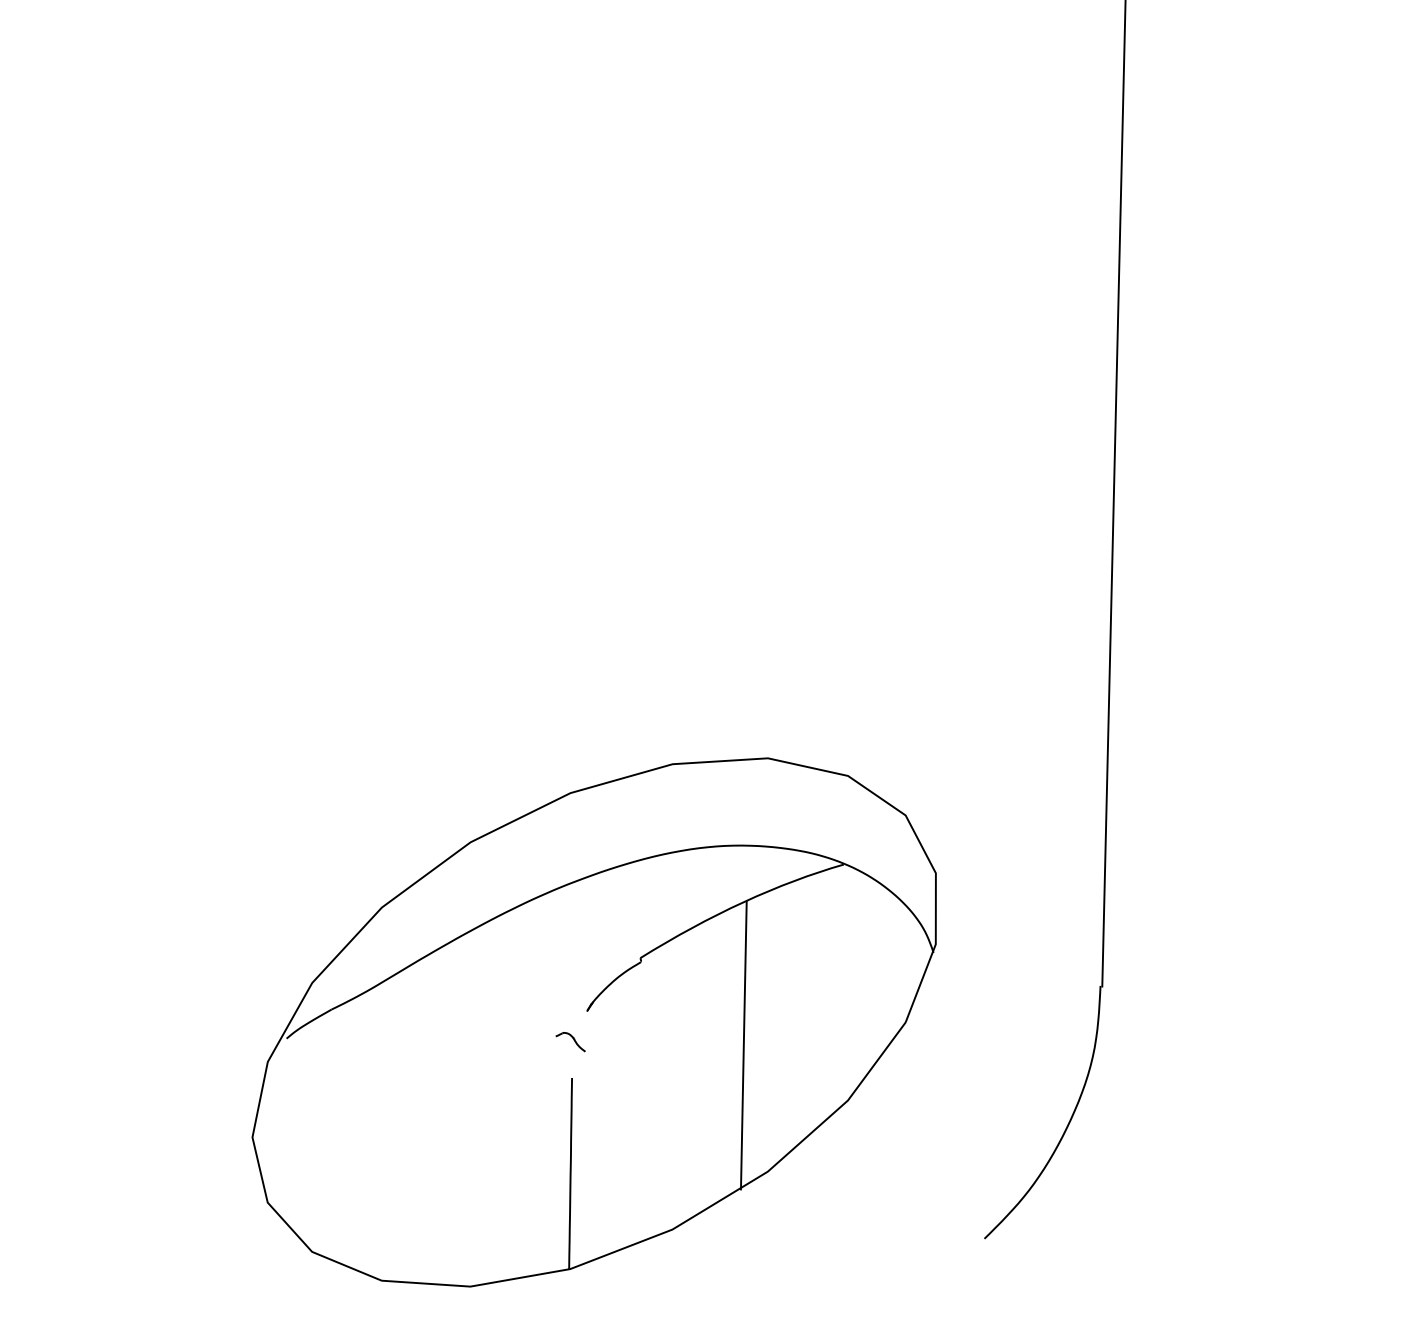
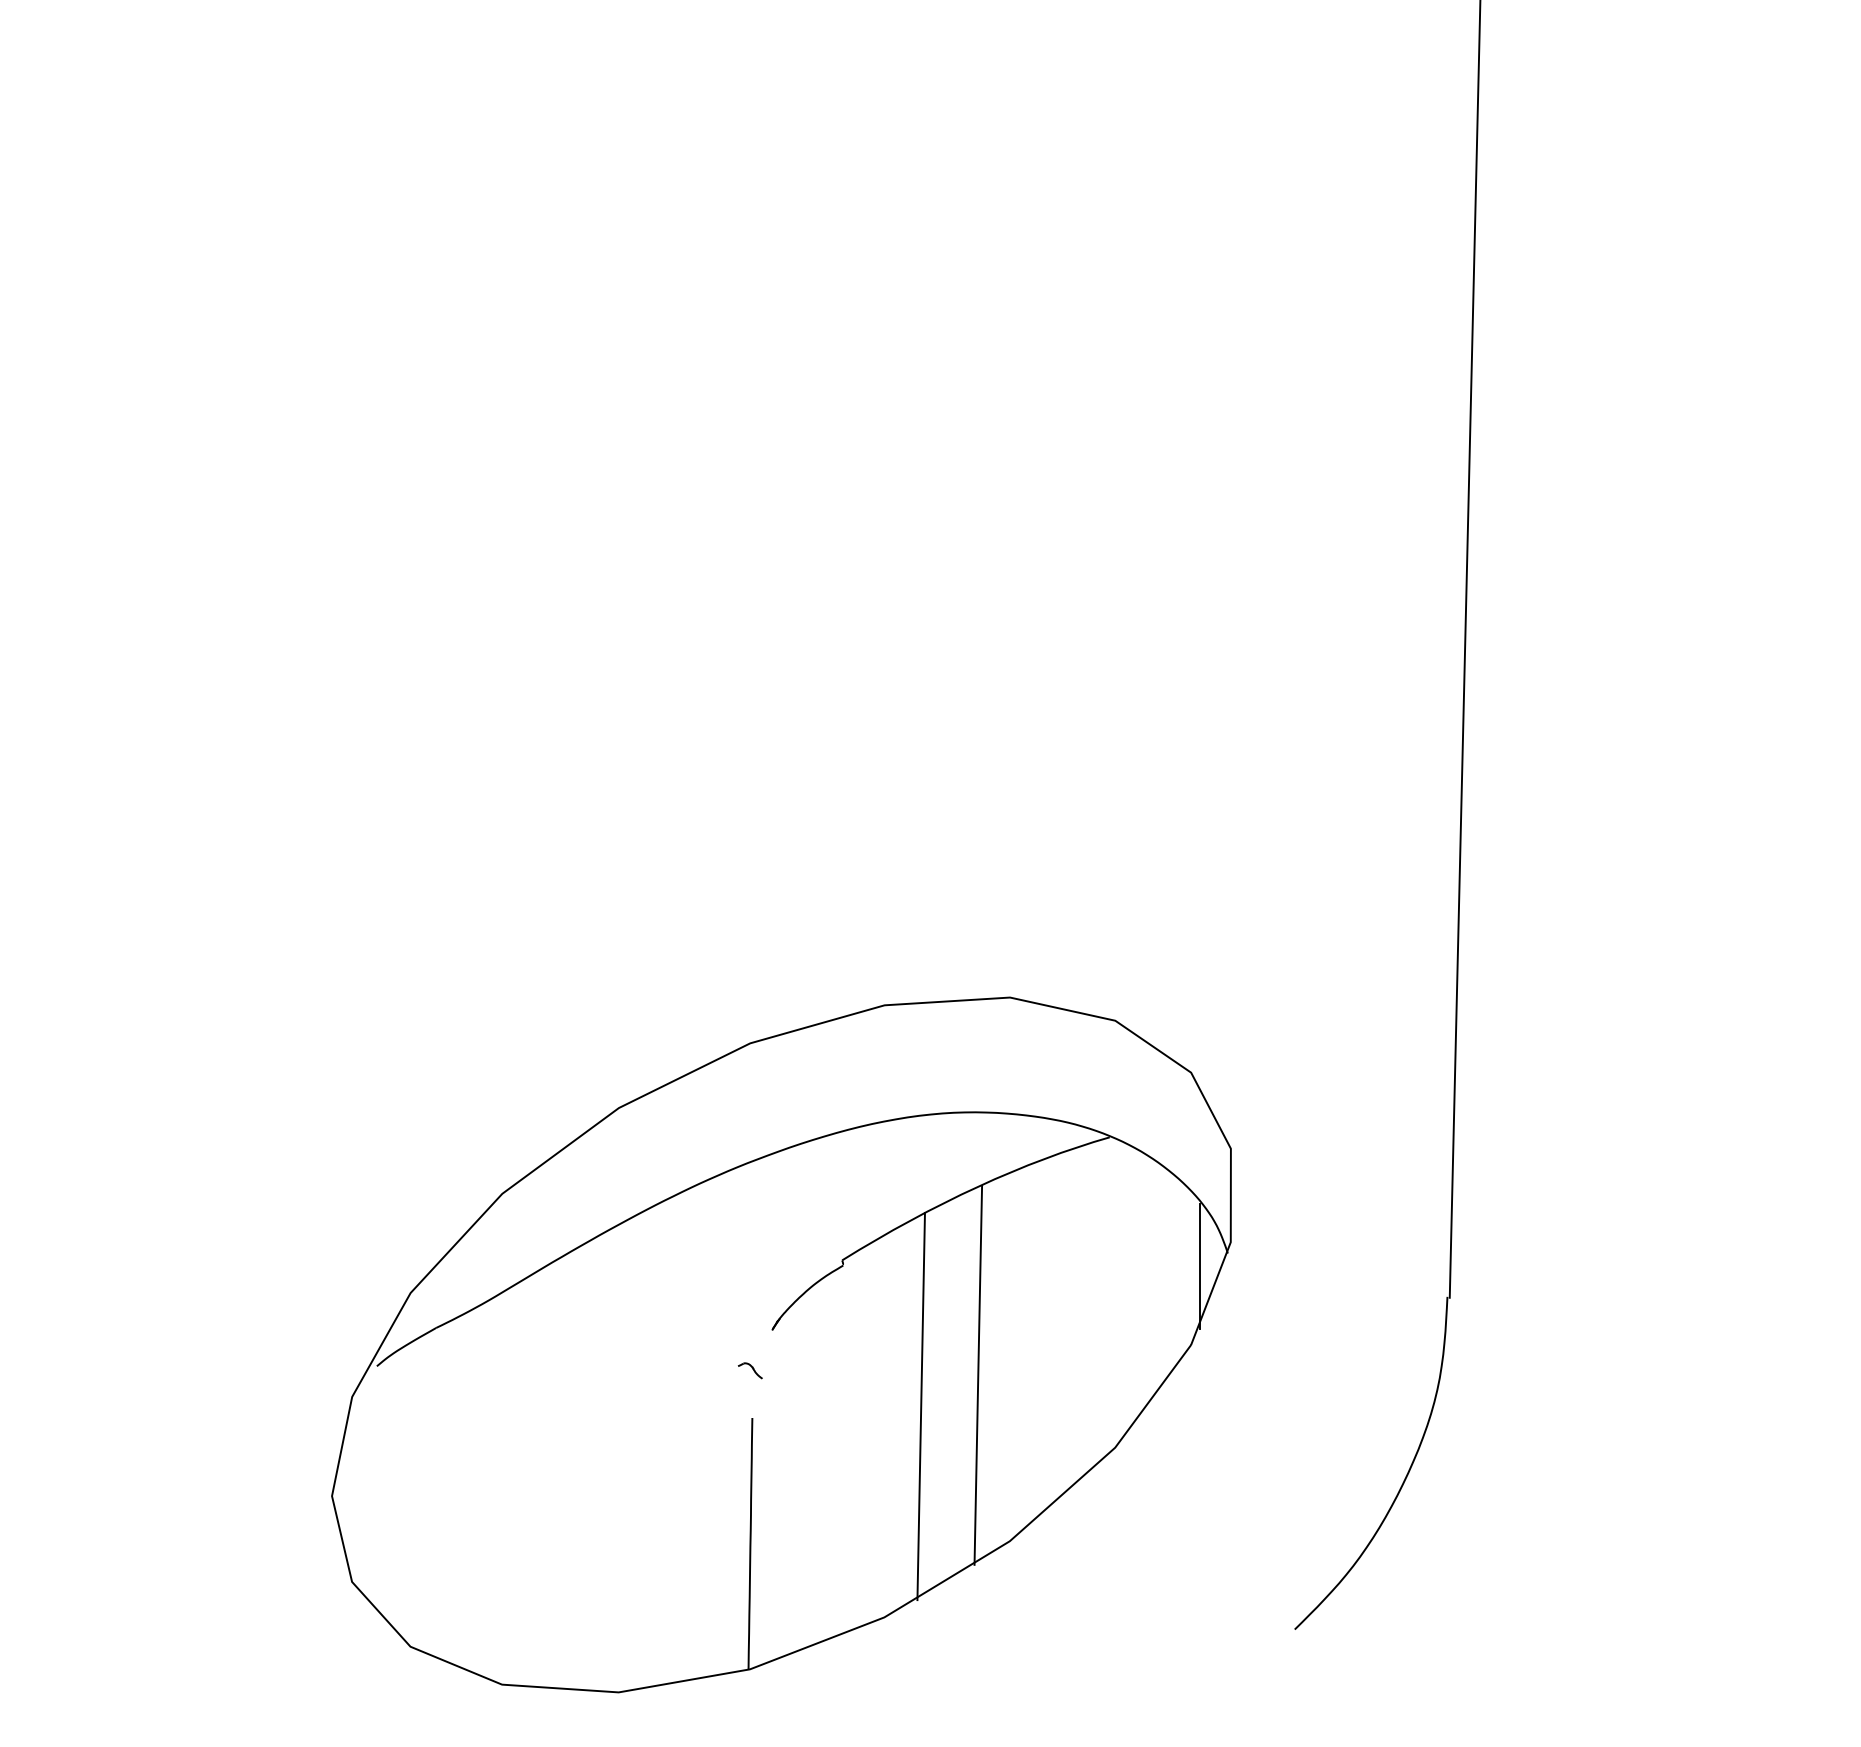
line: (912, 962) -> (1199, 1266), added
part: (569, 1041) -> (749, 1370), size x0.62
line: (699, 1069) -> (920, 1406), added

